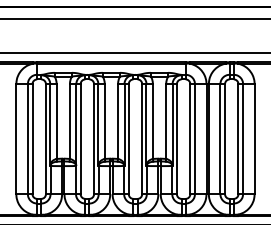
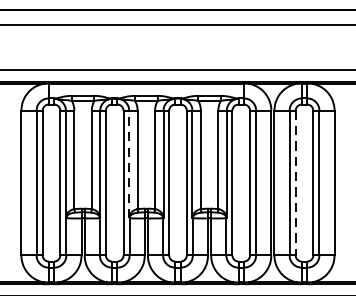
line: (98, 124) -> (129, 163), solid -> dashed
line: (225, 139) -> (296, 183), solid -> dashed

